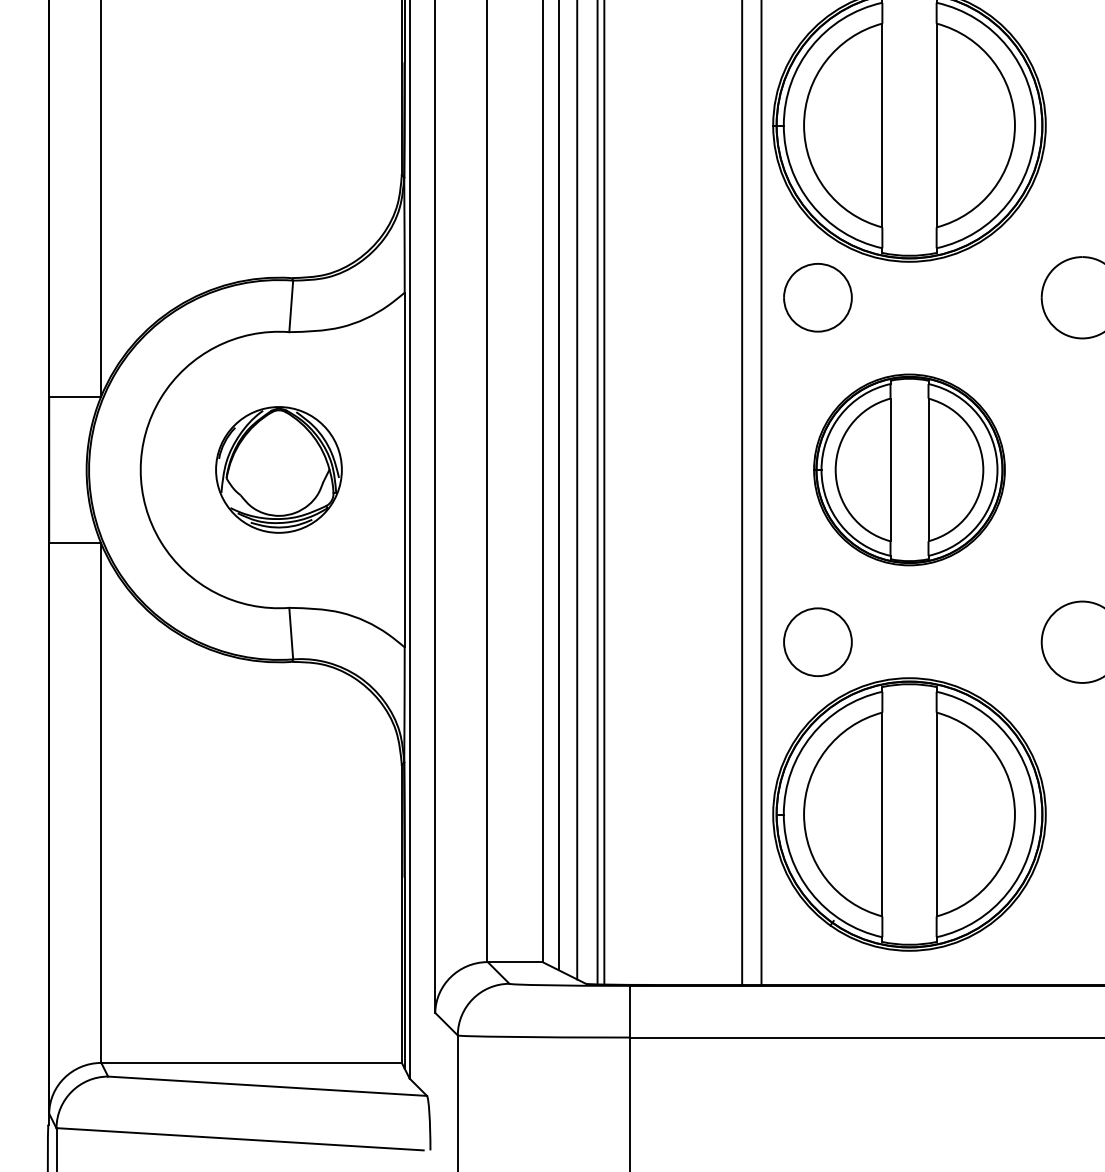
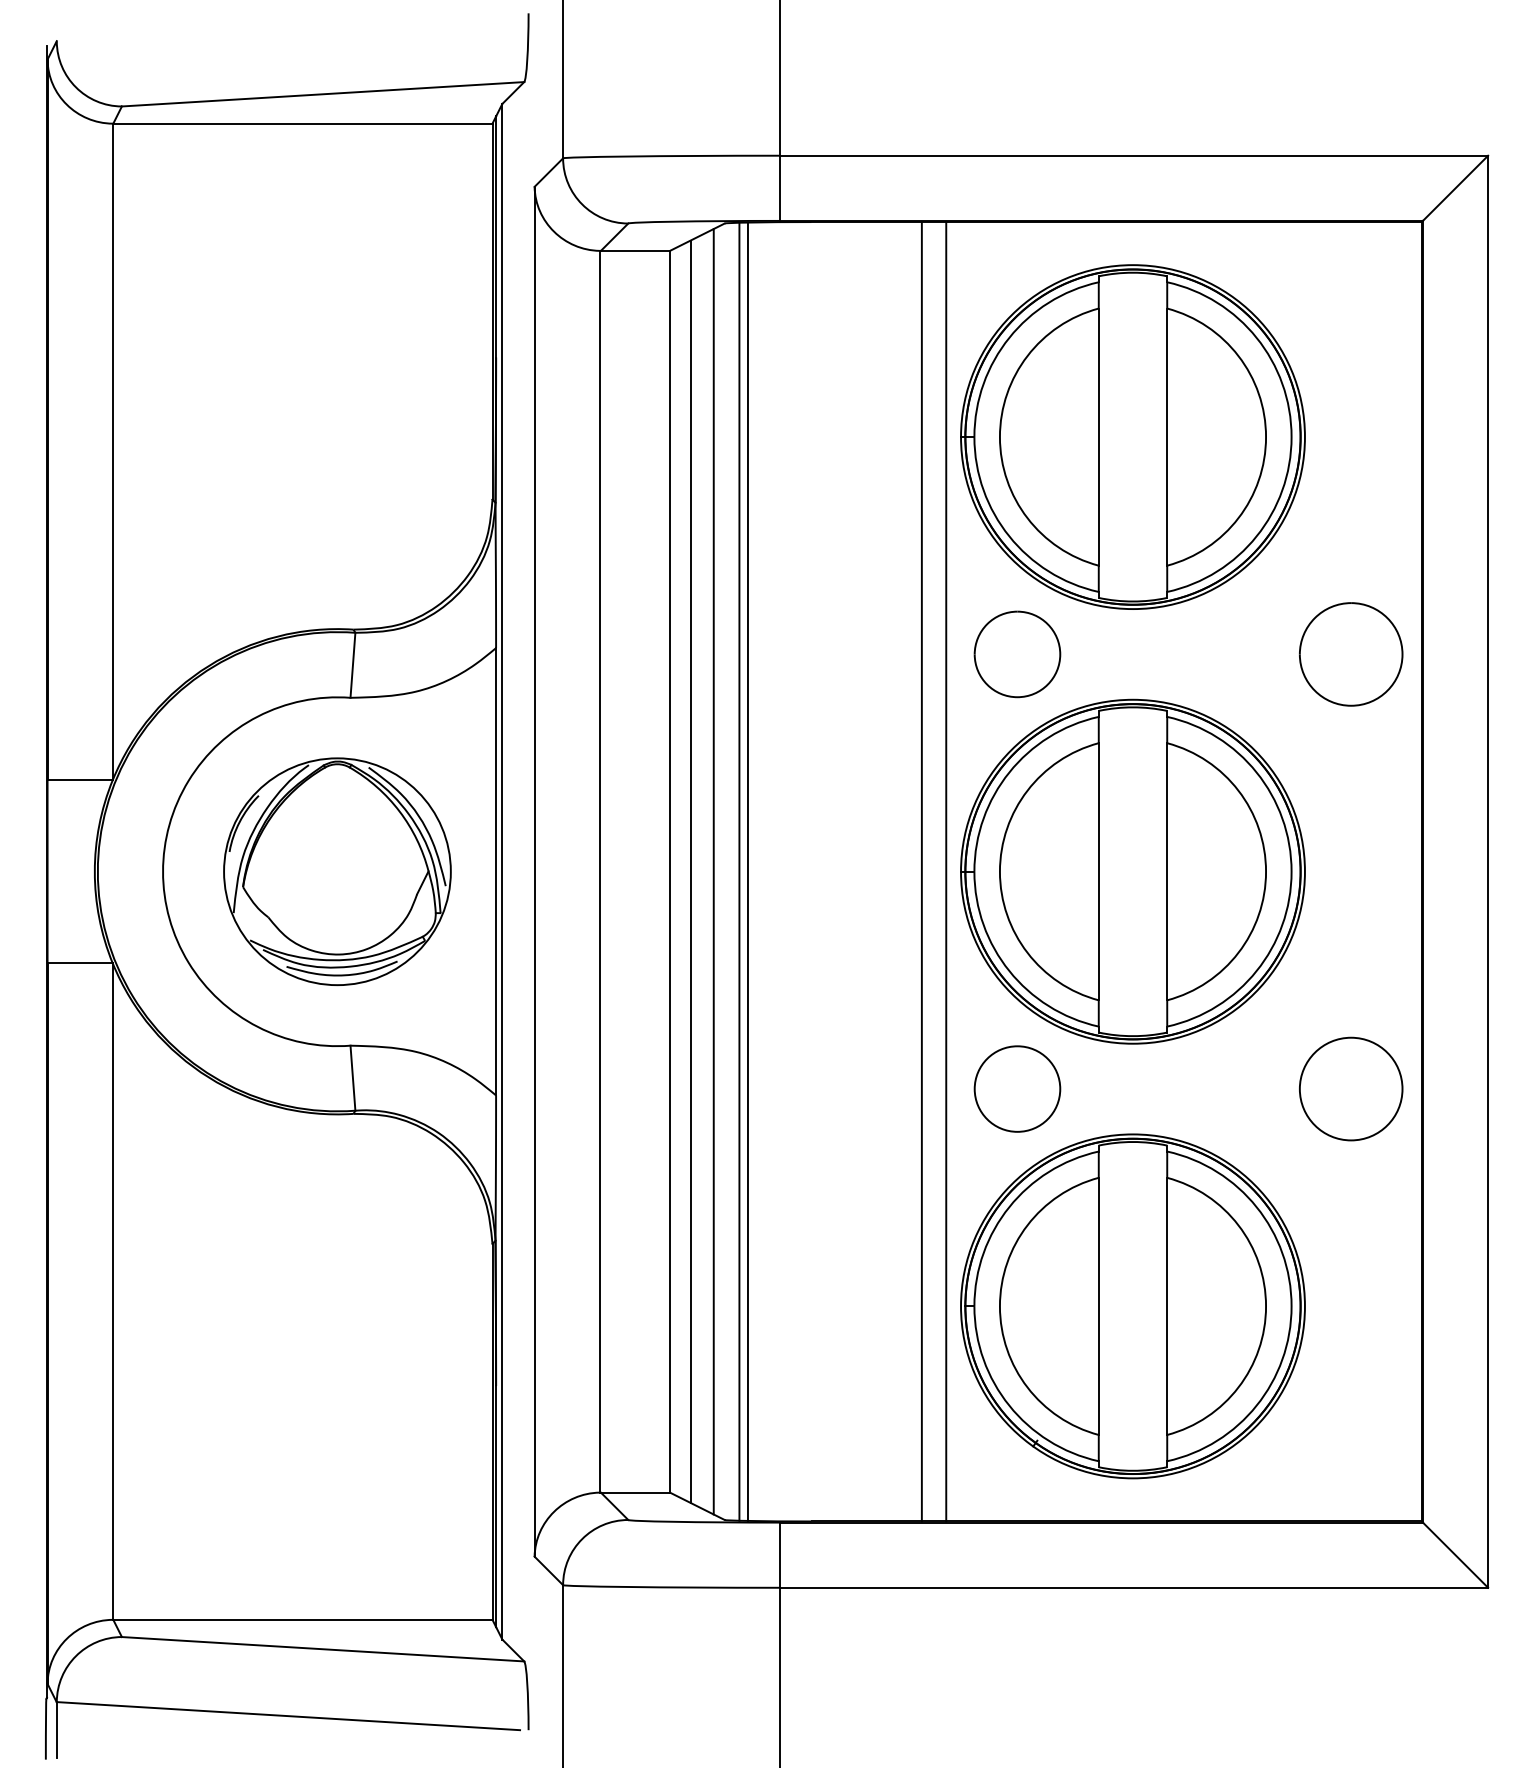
part: (278, 469) -> (337, 871), size x1.43
part: (909, 469) -> (1132, 871), size x1.43

